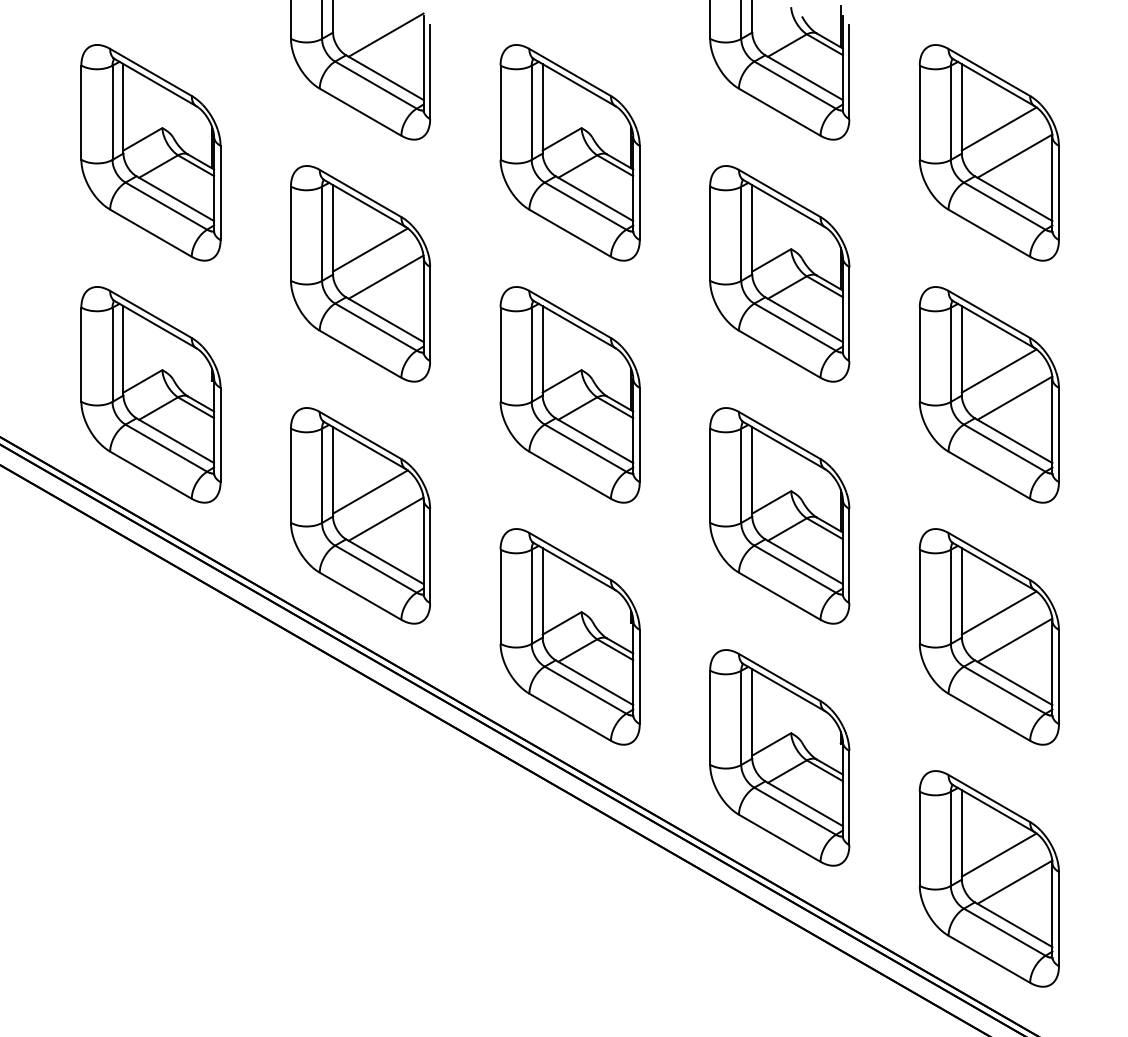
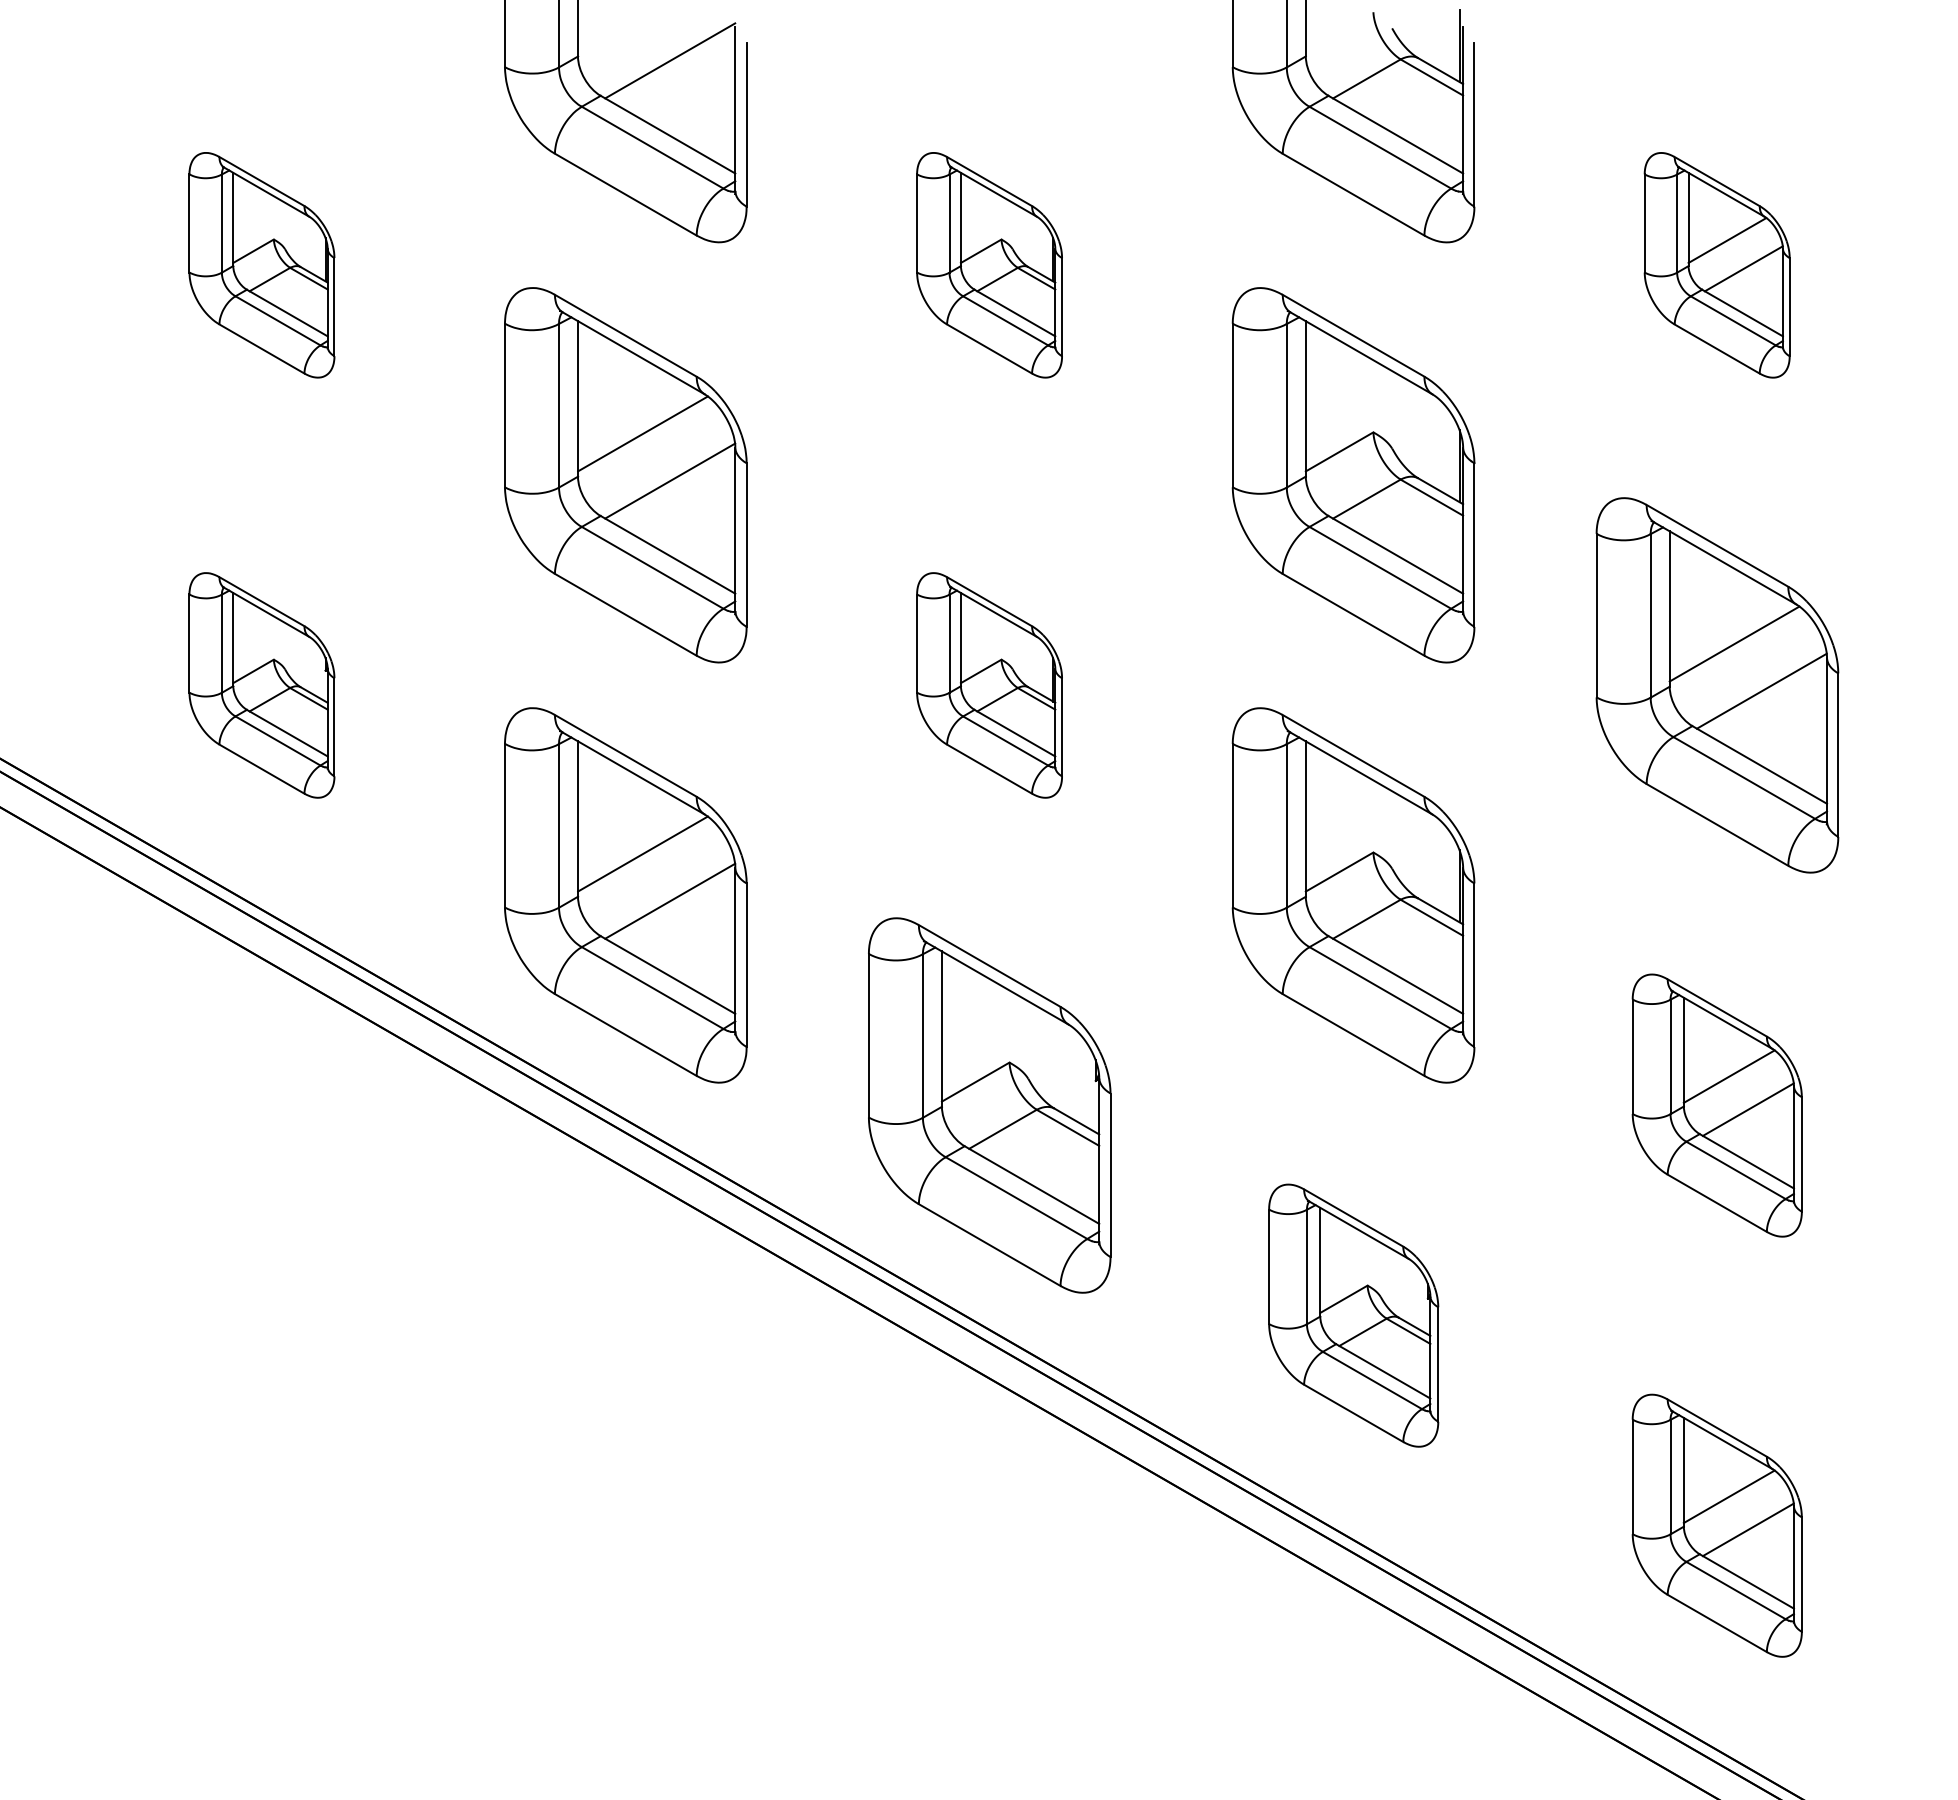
part: (150, 152) -> (261, 264), size x0.6
part: (569, 152) -> (988, 264), size x0.6
part: (988, 152) -> (1715, 264), size x0.6
part: (150, 394) -> (261, 684), size x0.6
part: (569, 394) -> (988, 684), size x0.6
part: (988, 636) -> (1715, 1104), size x0.7
part: (779, 757) -> (1353, 1314), size x0.7
part: (988, 878) -> (1715, 1524), size x0.7

